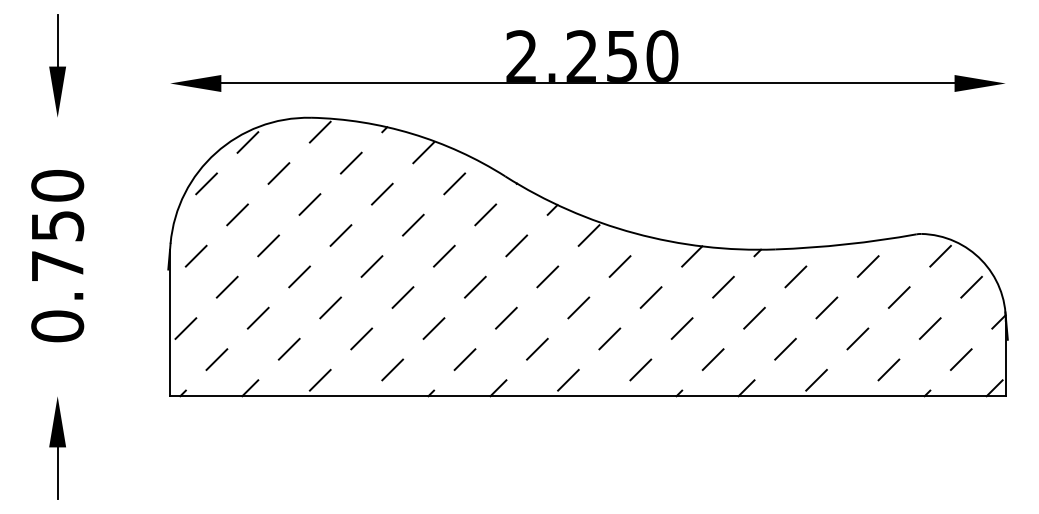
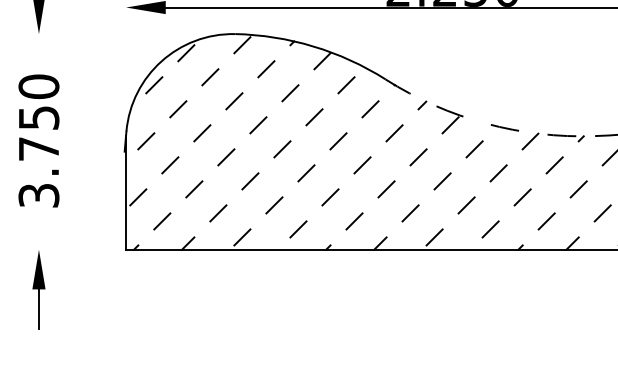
arc: (634, 233) -> (485, 123), solid -> dashed
text: (57, 326) -> (38, 195), 0.750 -> 3.750

